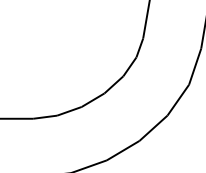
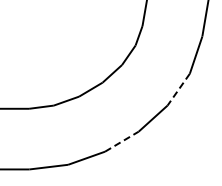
line: (178, 101) -> (178, 90), solid -> dashed
line: (122, 150) -> (121, 141), solid -> dashed

